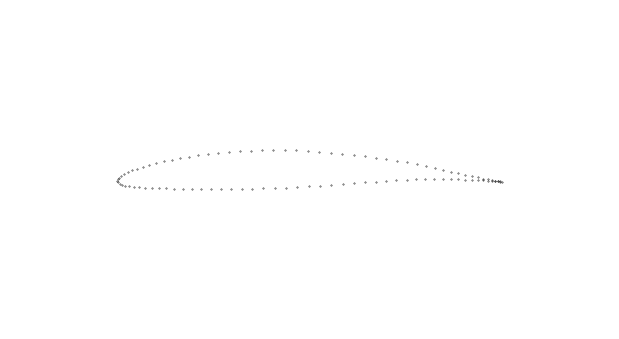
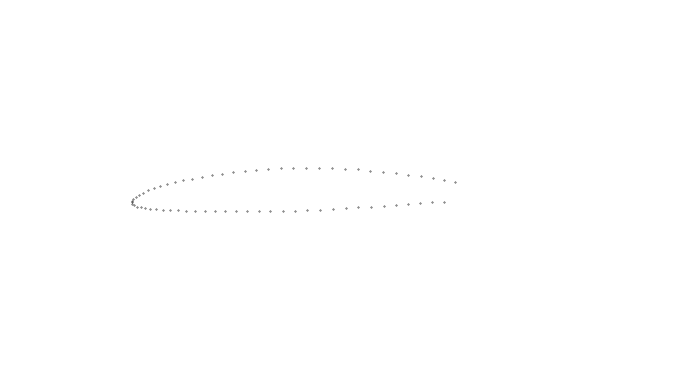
part: (454, 173) -> (508, 193), removed

